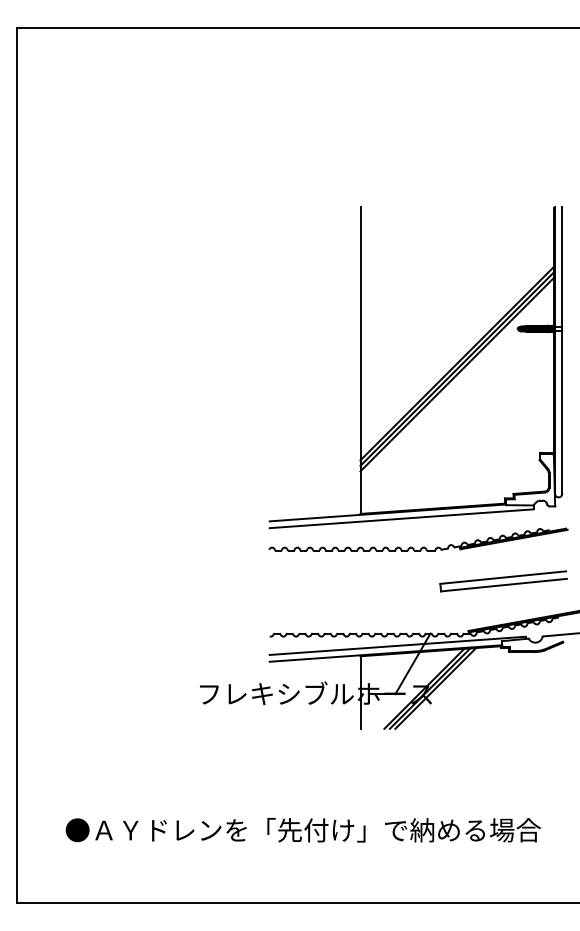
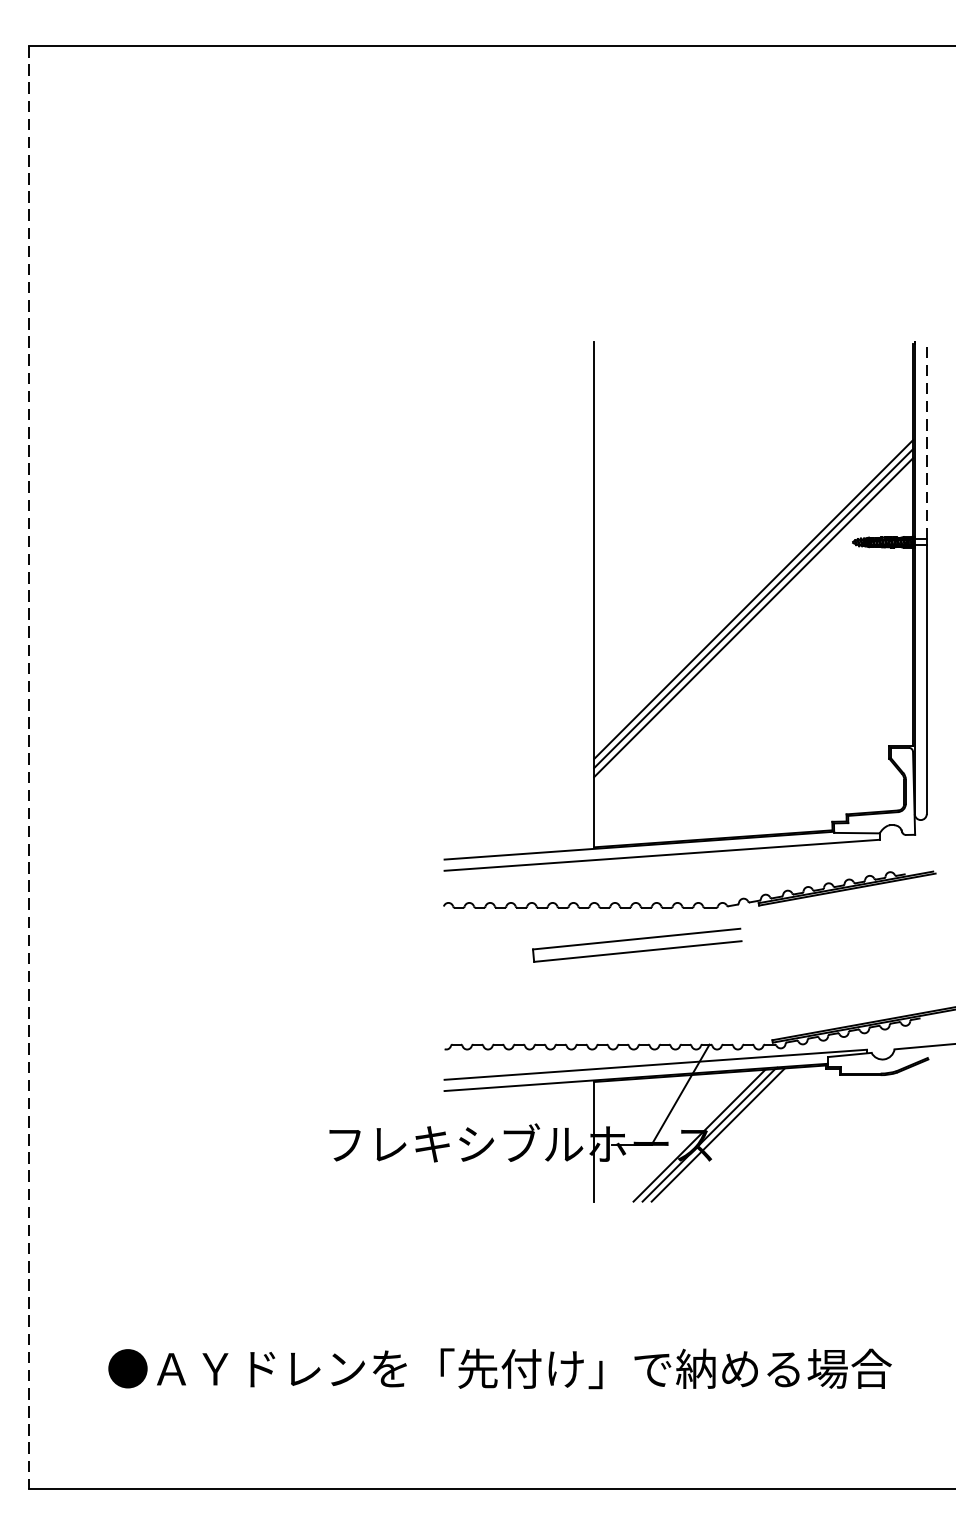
line: (562, 267) -> (927, 441), solid -> dashed
line: (17, 465) -> (28, 767), solid -> dashed
part: (503, 581) -> (637, 945), moved

